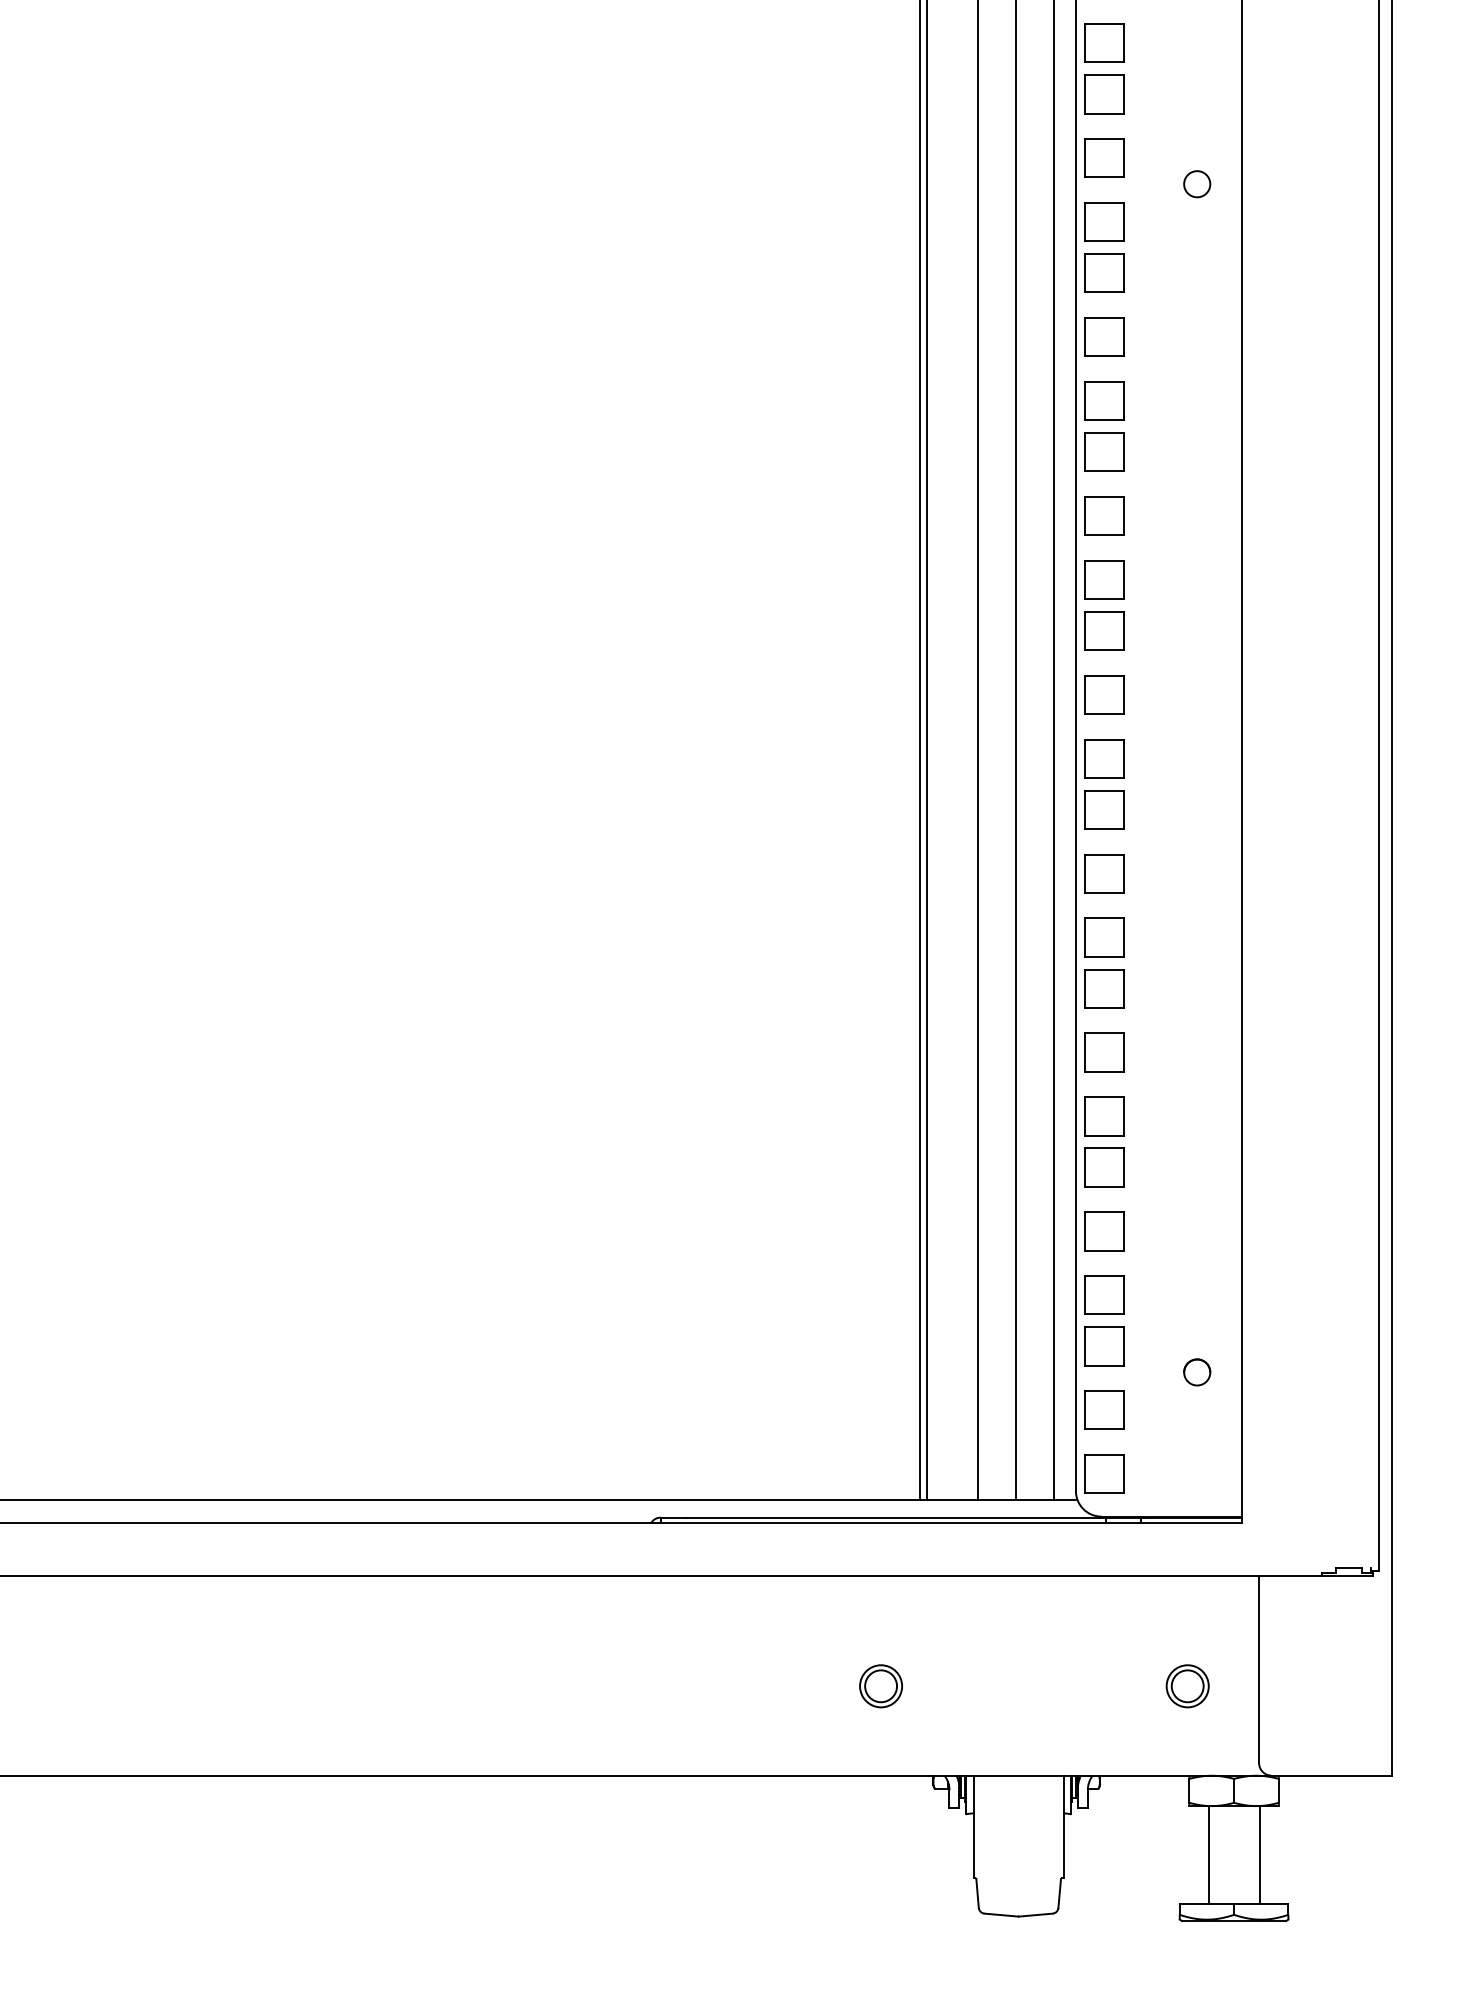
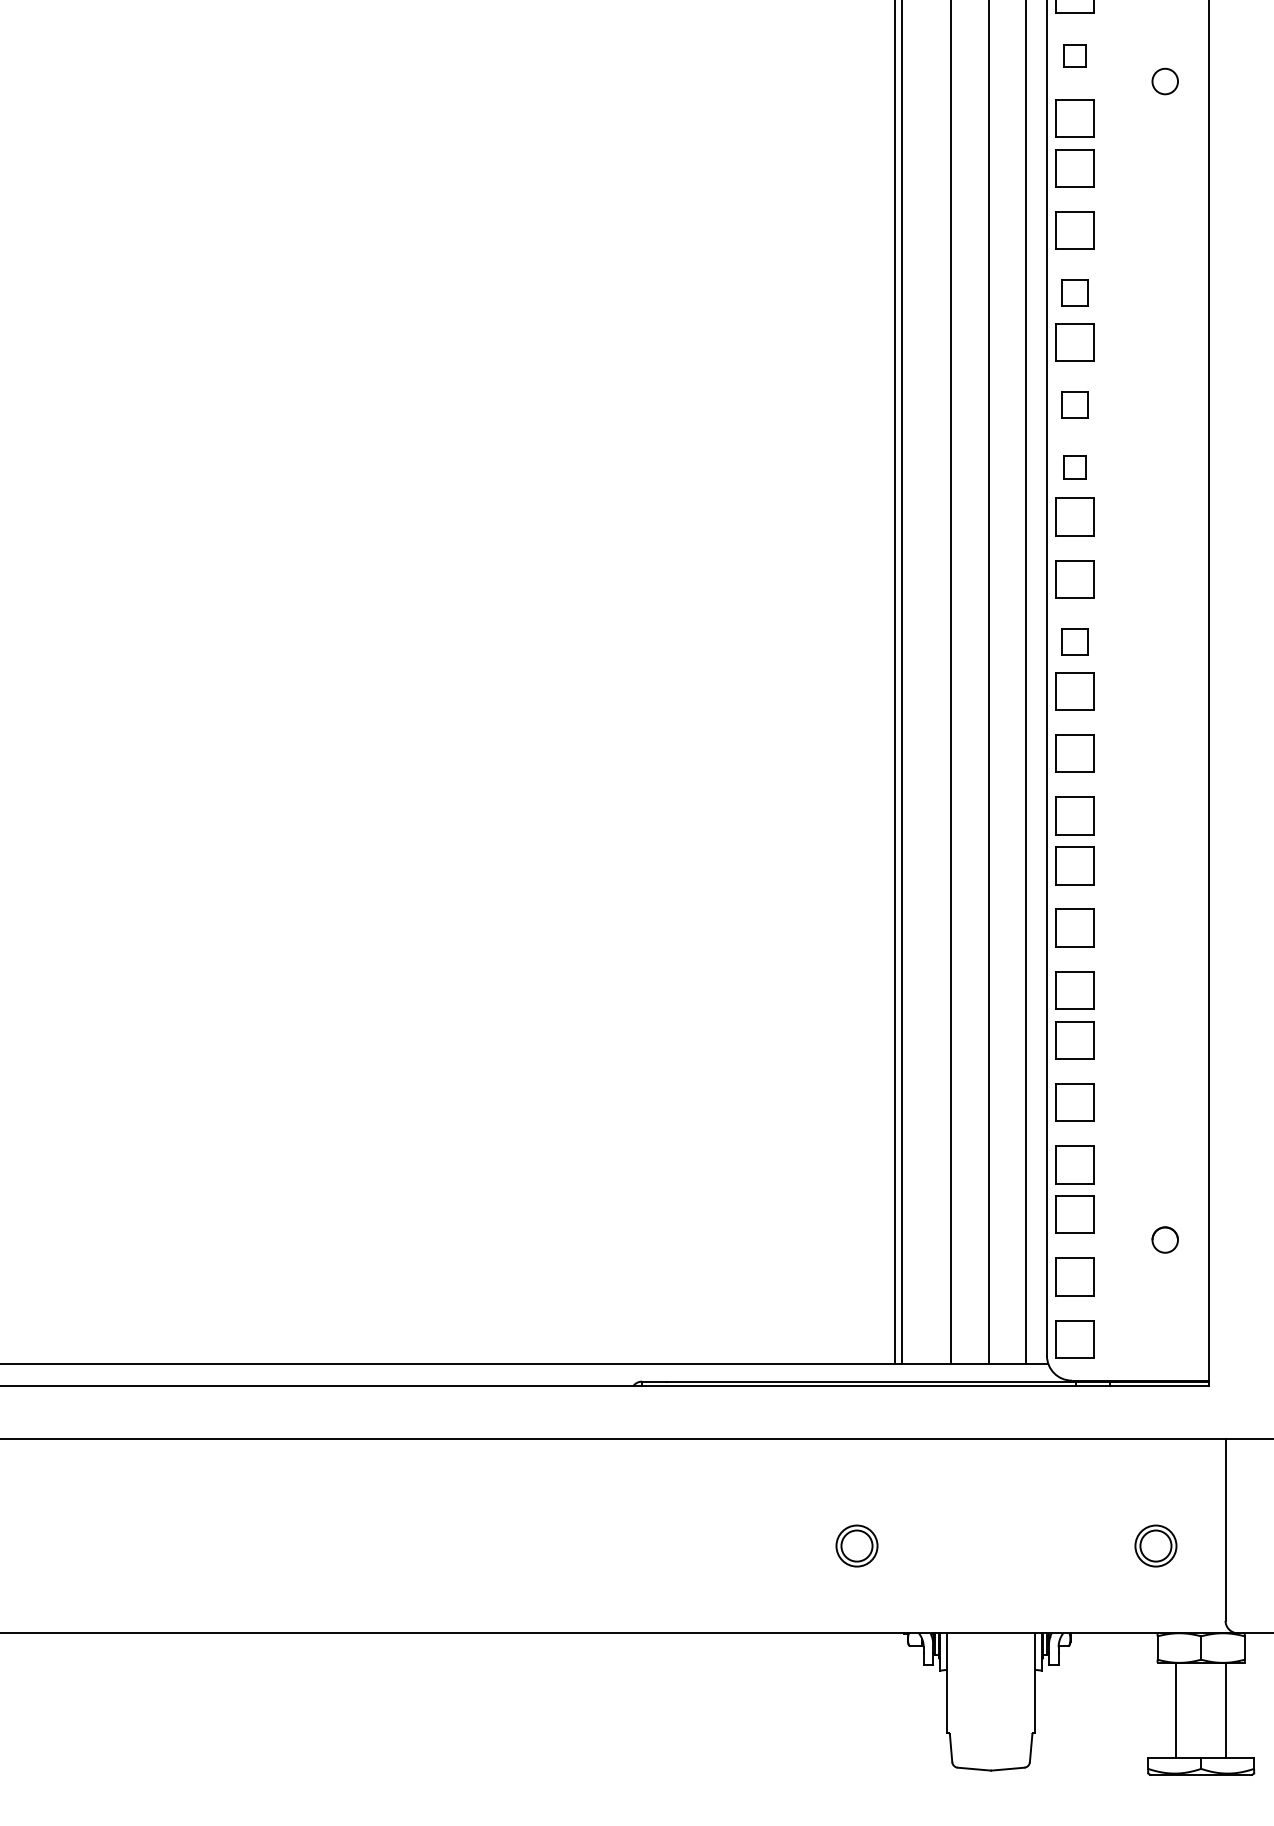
part: (1104, 157) -> (1074, 55), size x0.6
part: (1104, 400) -> (1074, 292), size x0.7
part: (1104, 515) -> (1074, 404), size x0.7
part: (1104, 579) -> (1074, 466), size x0.6
part: (1104, 758) -> (1074, 641), size x0.7

